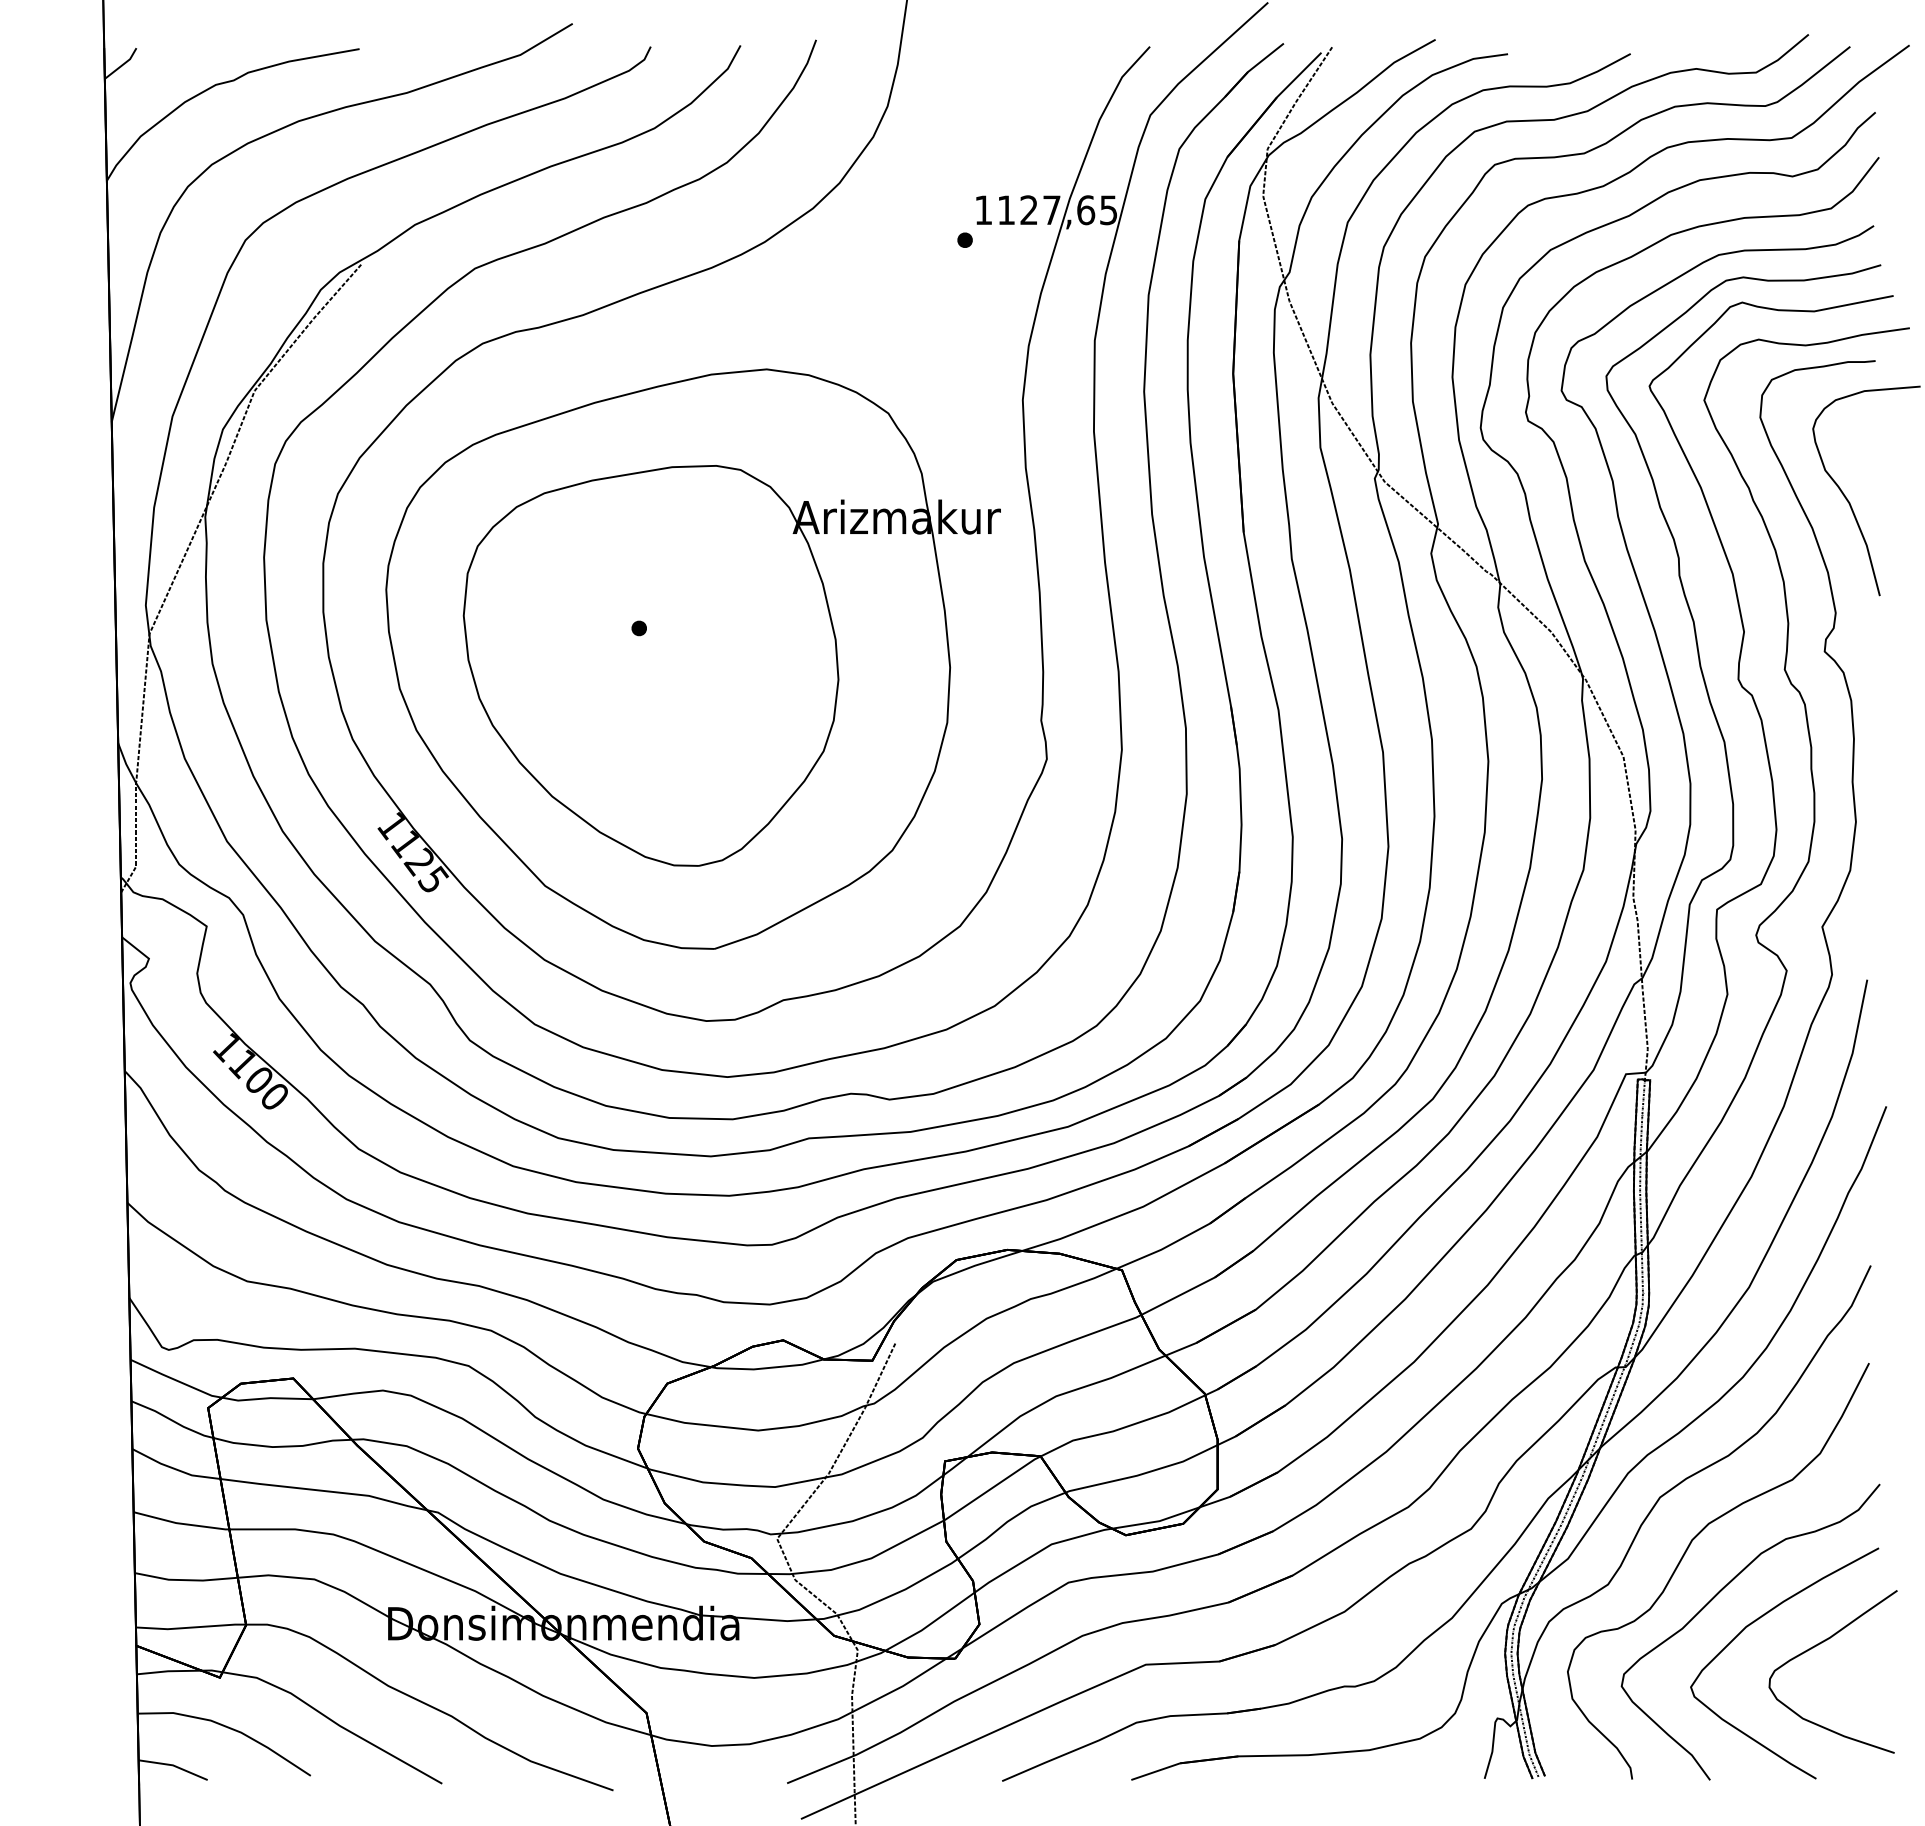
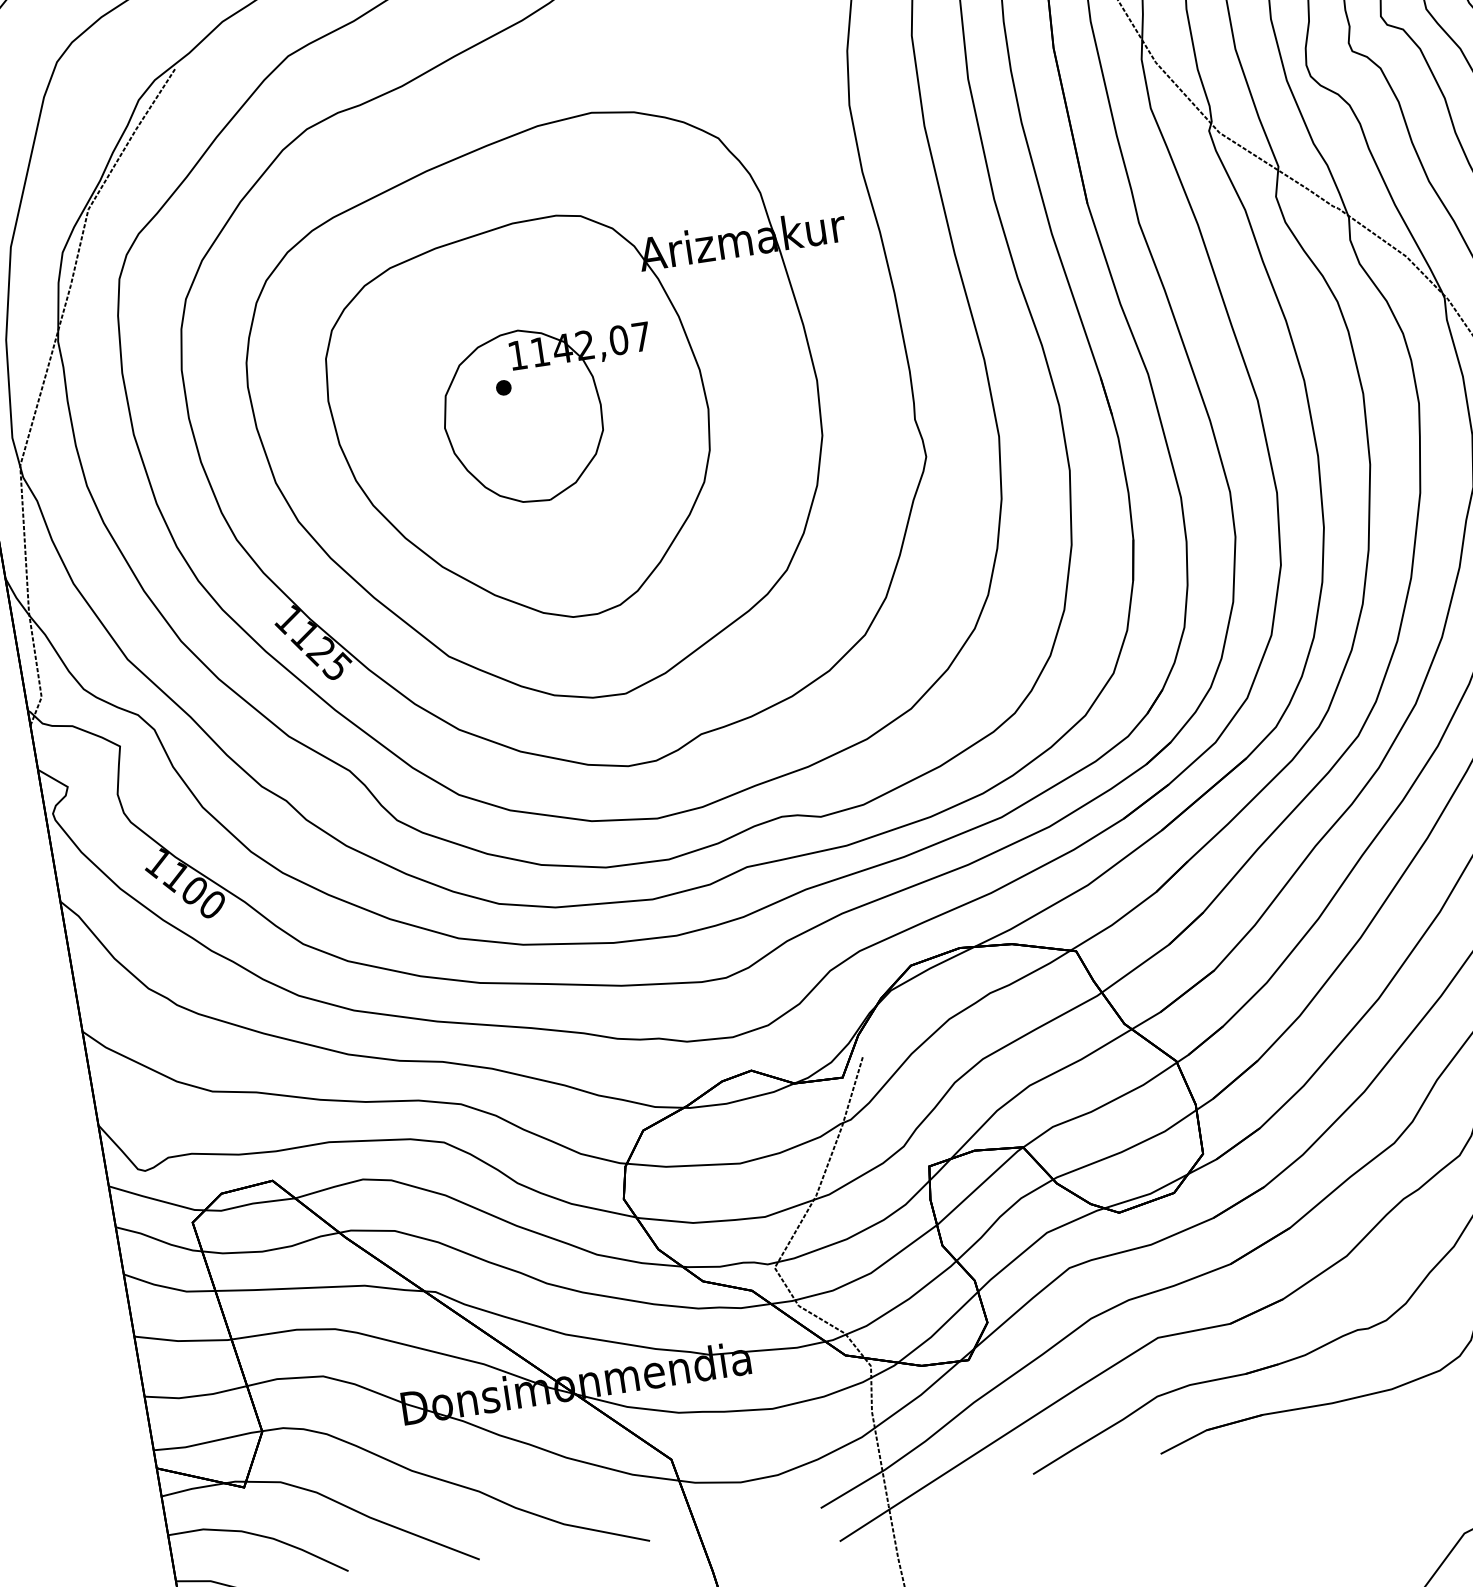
part: (682, 659) -> (551, 412), added

